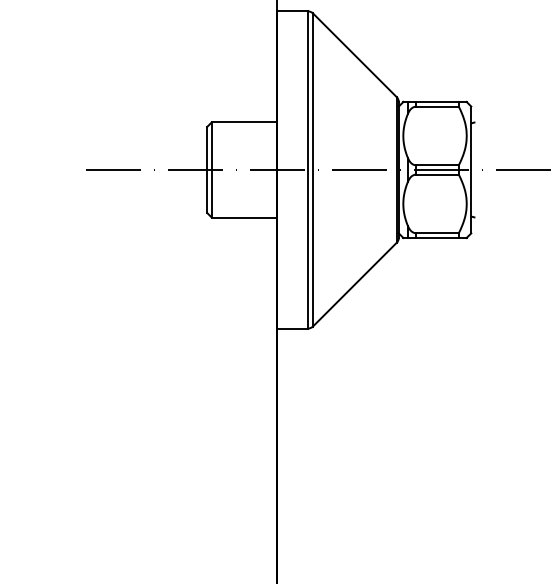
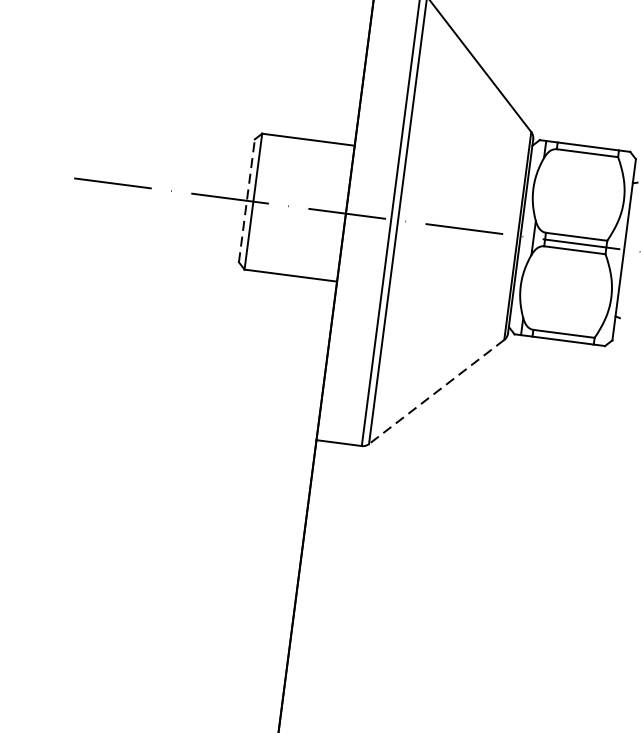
line: (207, 169) -> (247, 200), solid -> dashed
line: (354, 284) -> (436, 391), solid -> dashed

